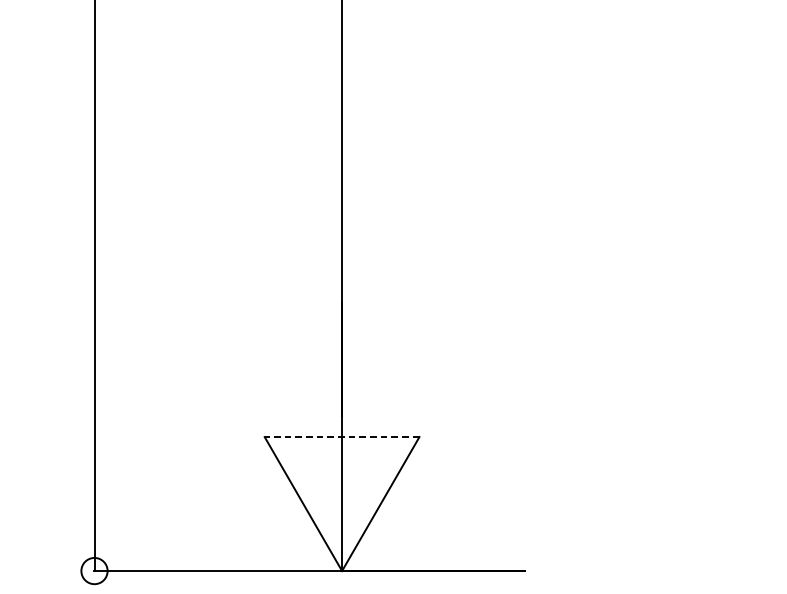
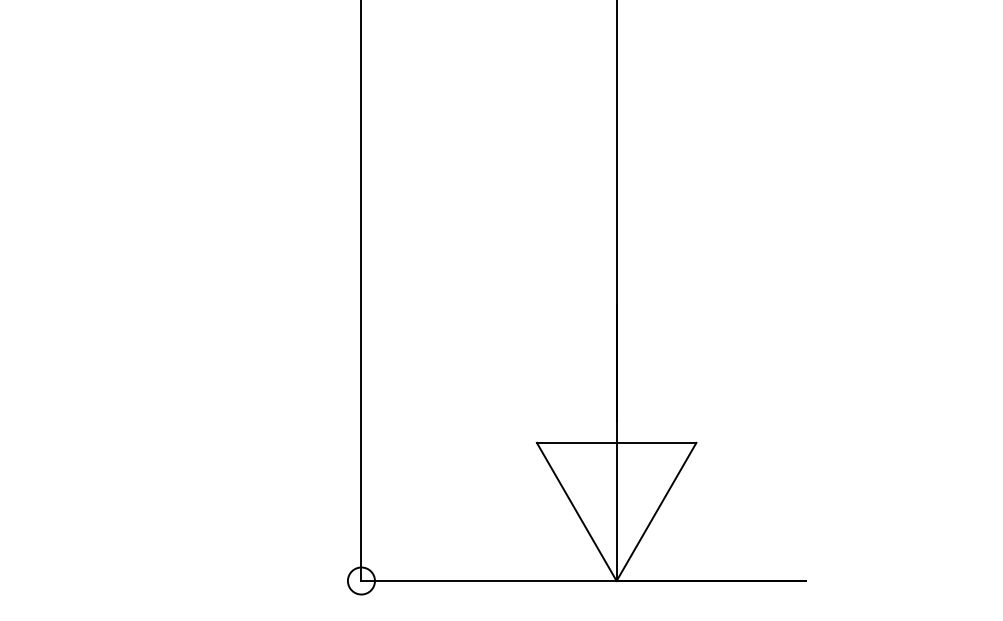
line: (341, 436) -> (616, 442), dashed -> solid

